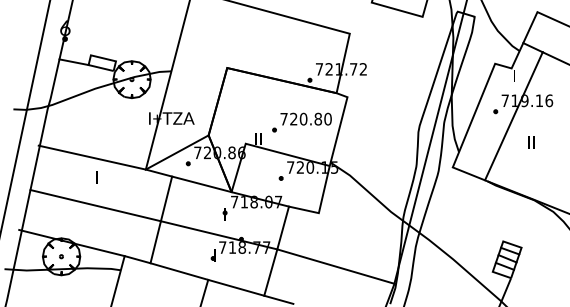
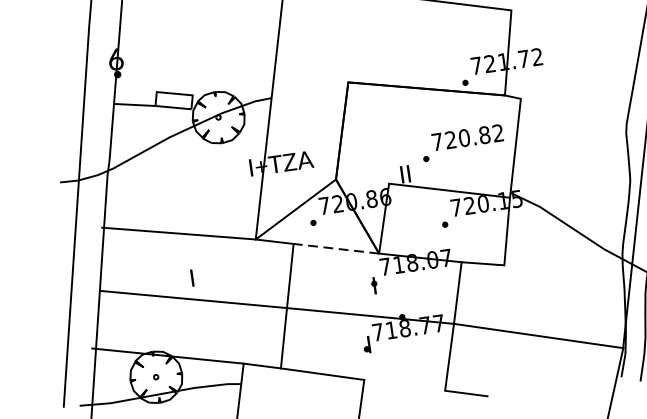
text: (327, 118) -> (497, 132), 720.80 -> 720.82
text: (96, 177) -> (191, 278), moved
line: (201, 184) -> (335, 249), solid -> dashed
line: (236, 287) -> (404, 384), removed

